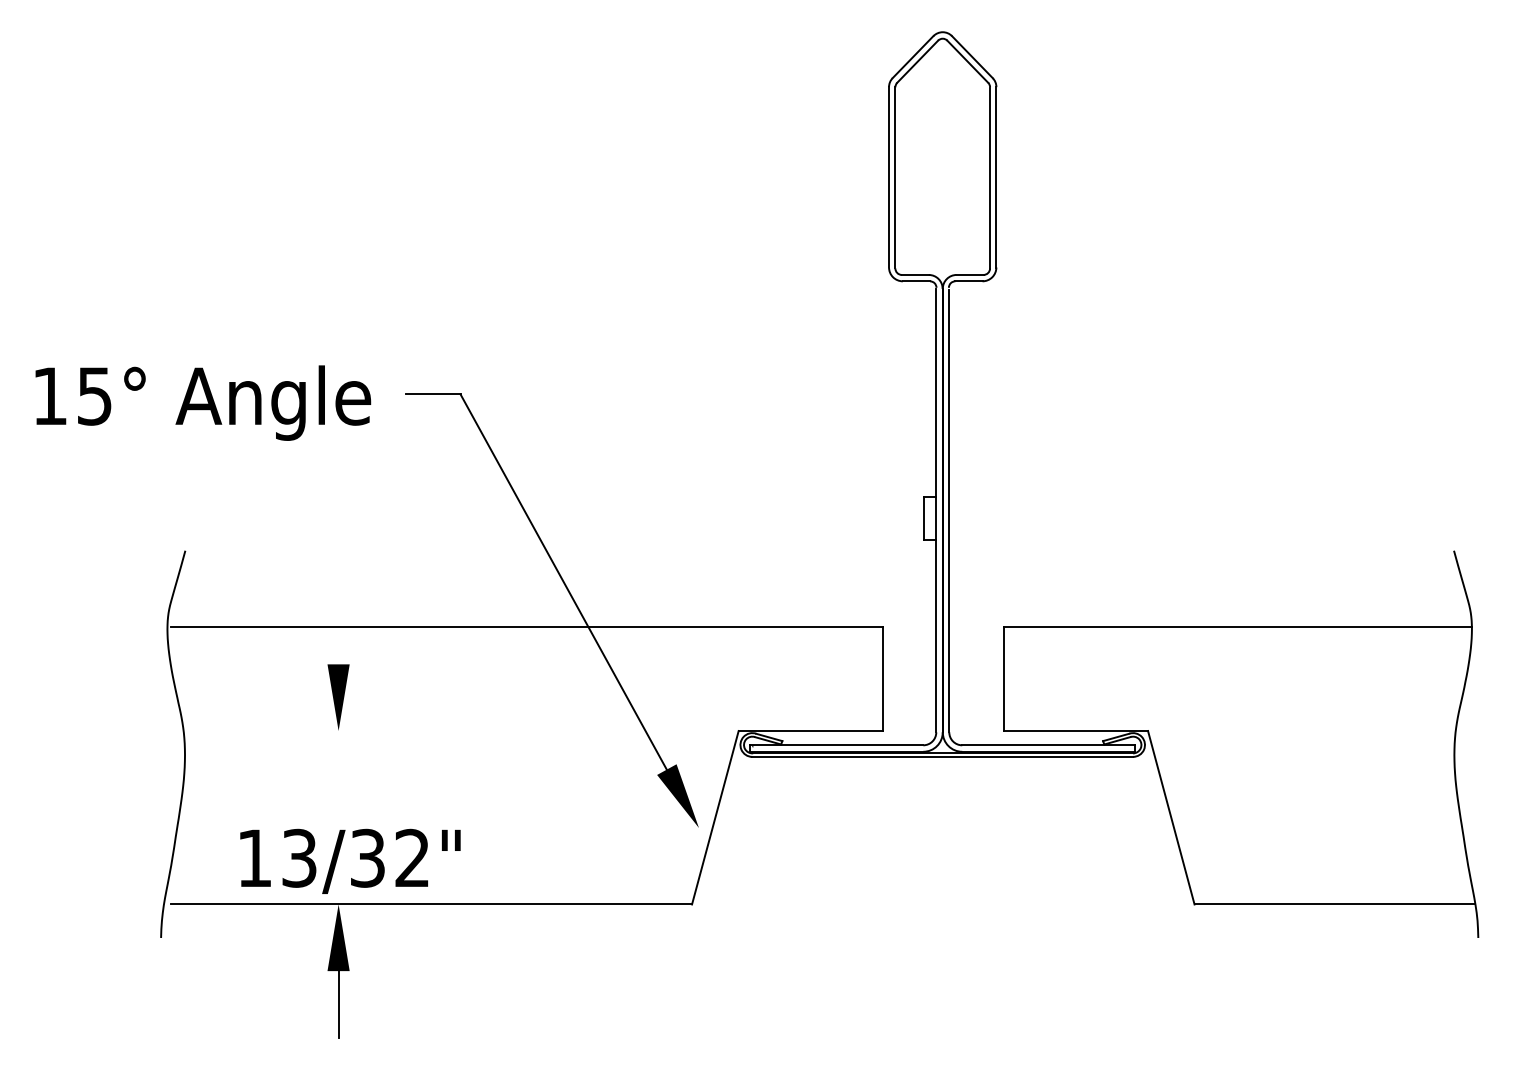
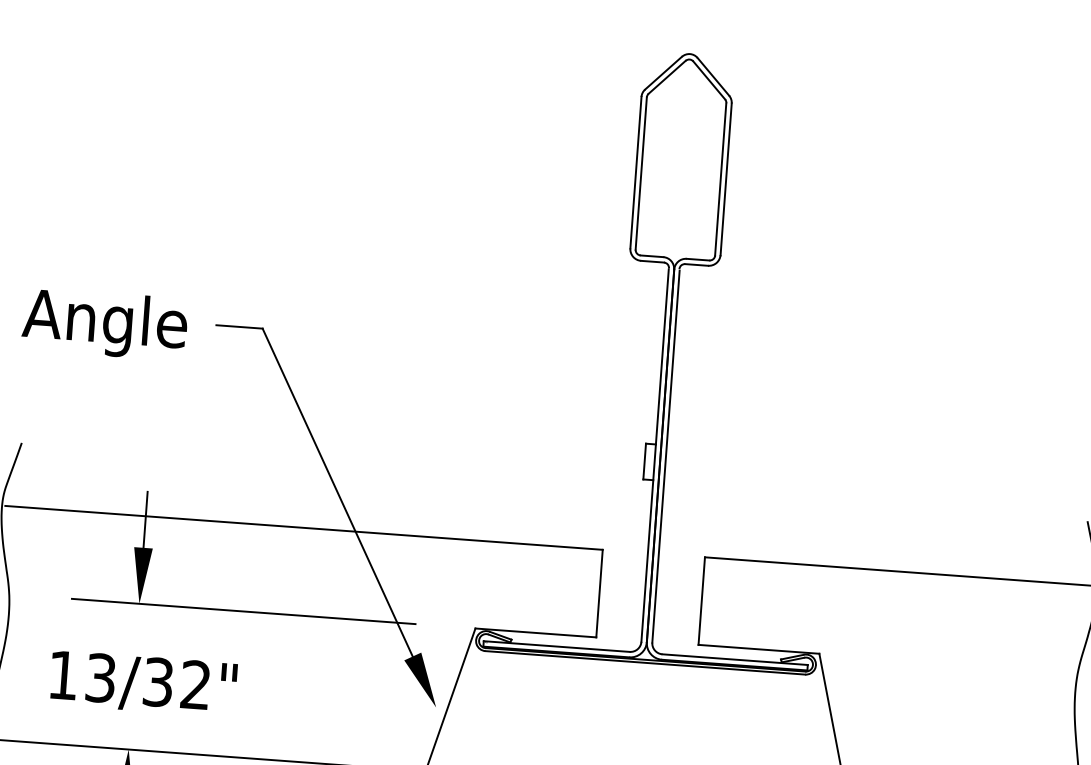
line: (338, 630) -> (145, 519), added
line: (462, 731) -> (243, 611), added
text: (350, 860) -> (143, 683), moved

